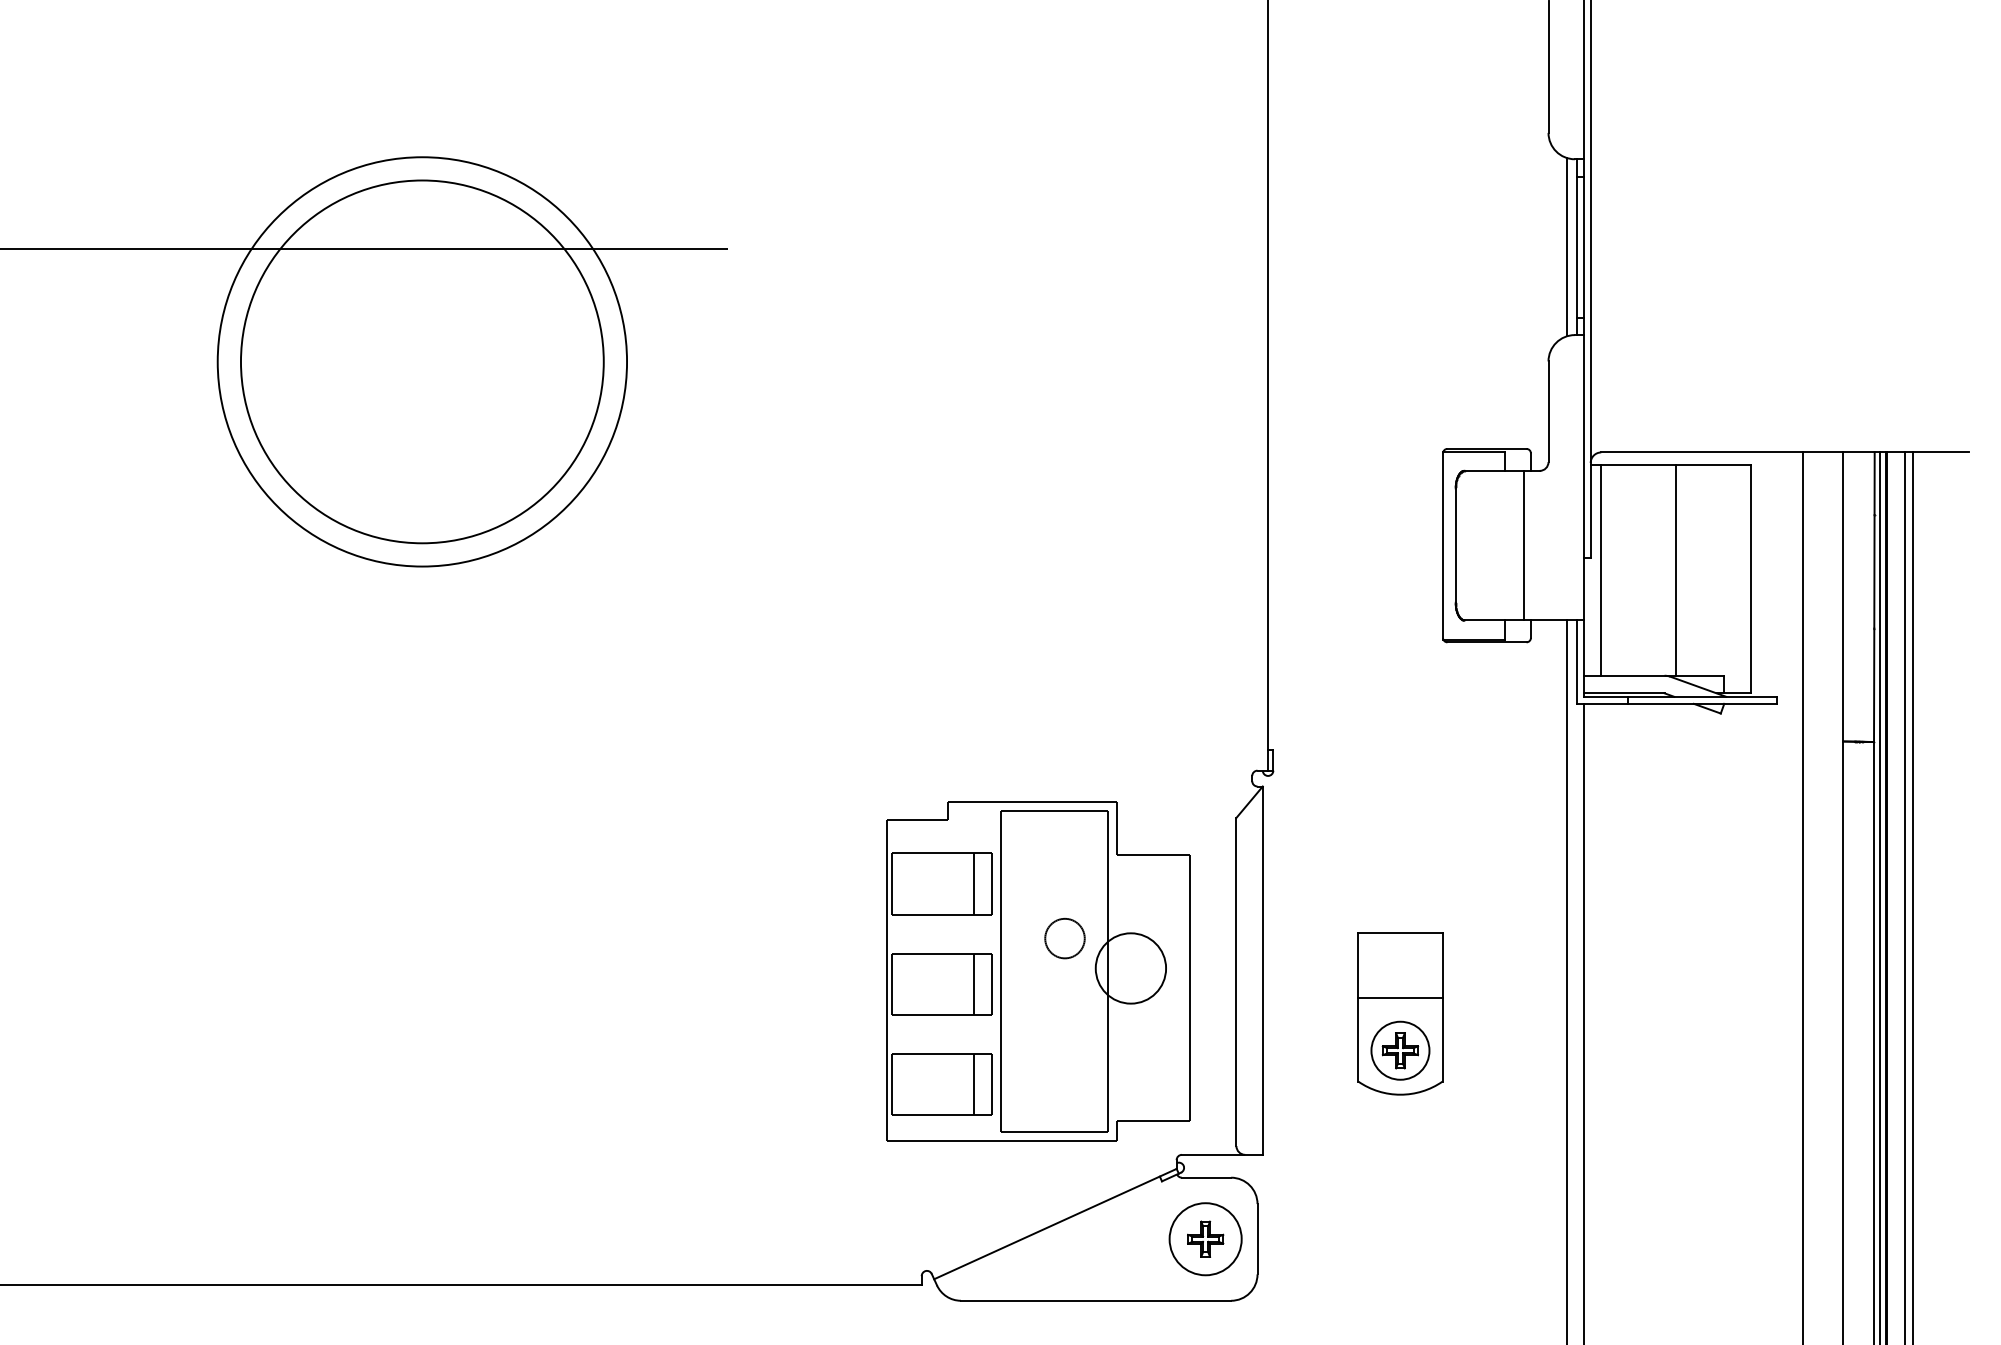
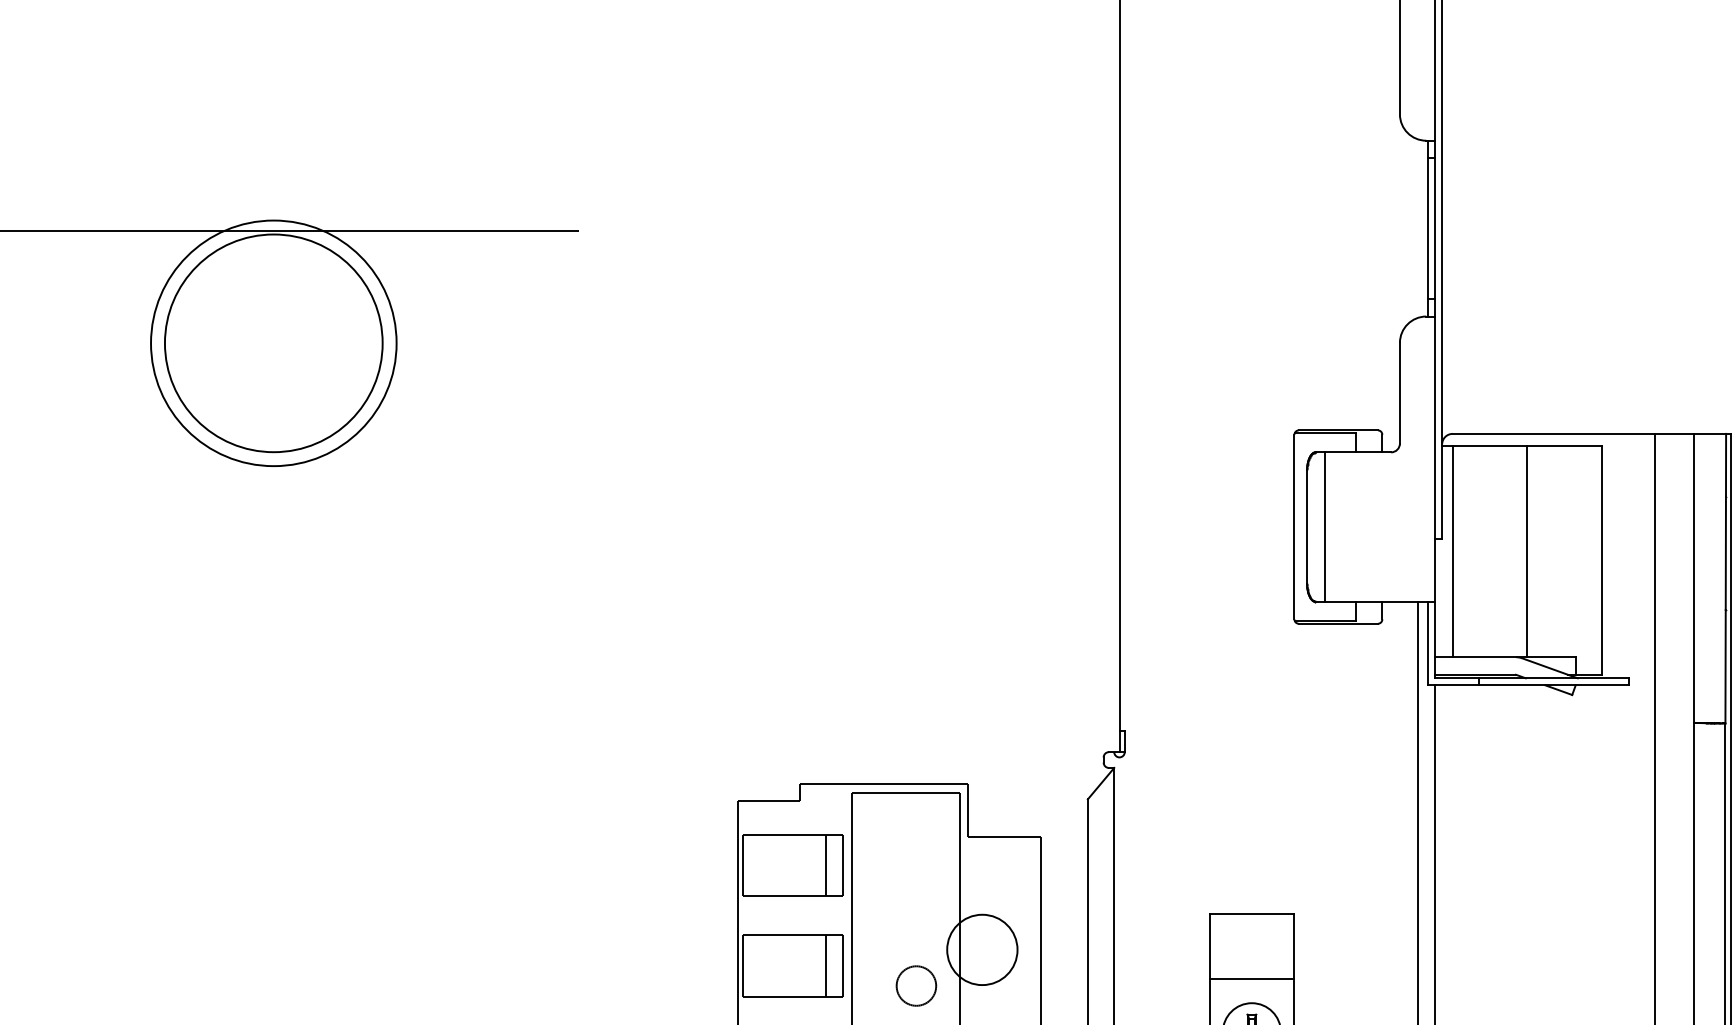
line: (1566, 247) -> (1417, 228), removed
circle: (421, 361) -> (272, 342), size x0.6
circle: (422, 361) -> (273, 342), size x0.6
line: (1523, 545) -> (1324, 526), moved
circle: (1064, 938) -> (915, 985), moved

